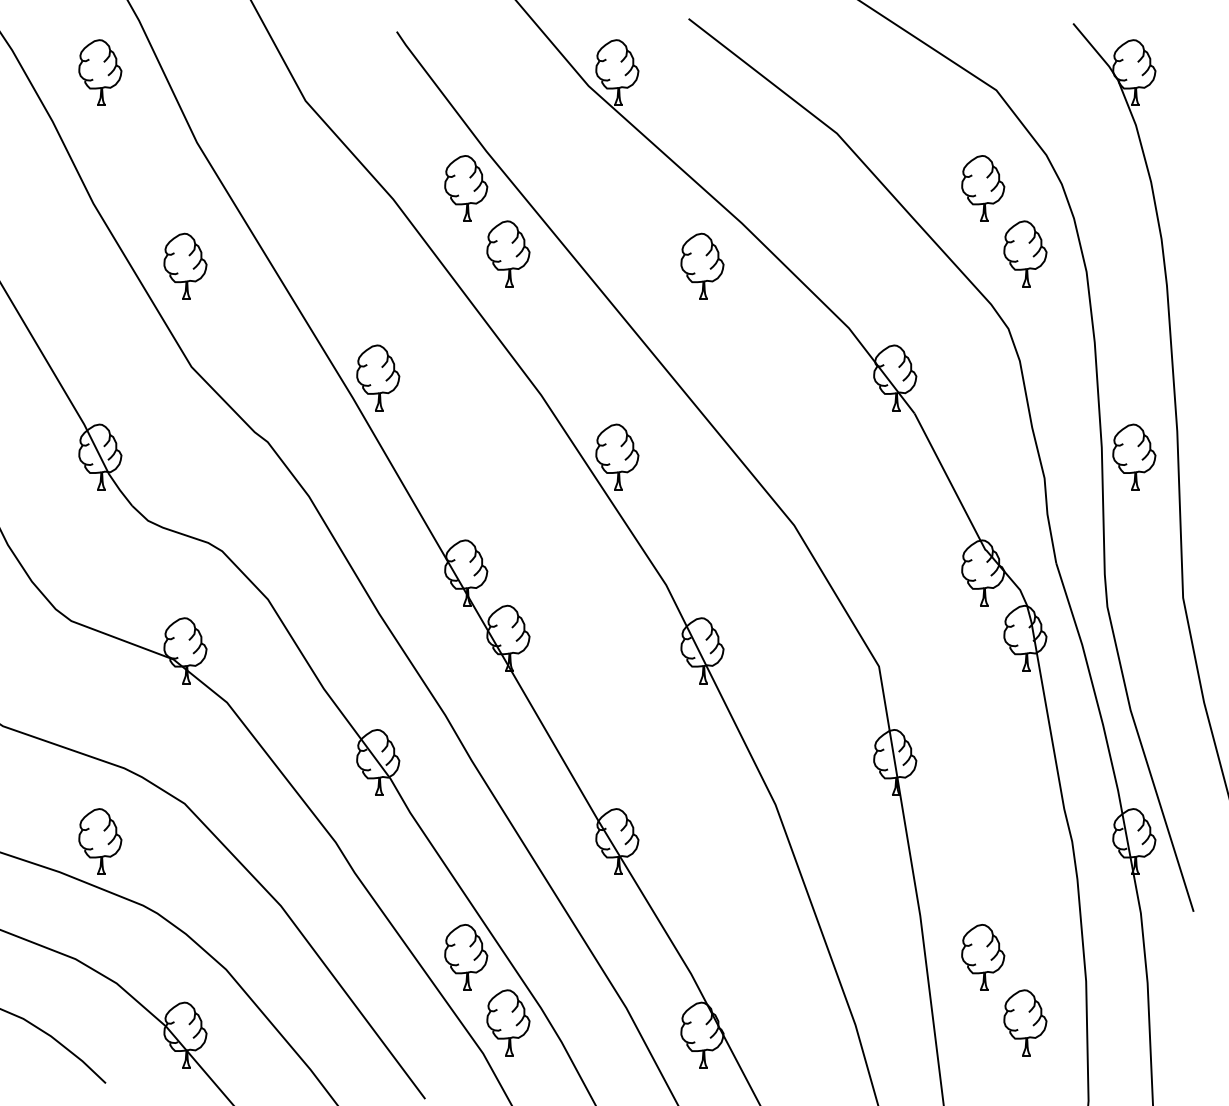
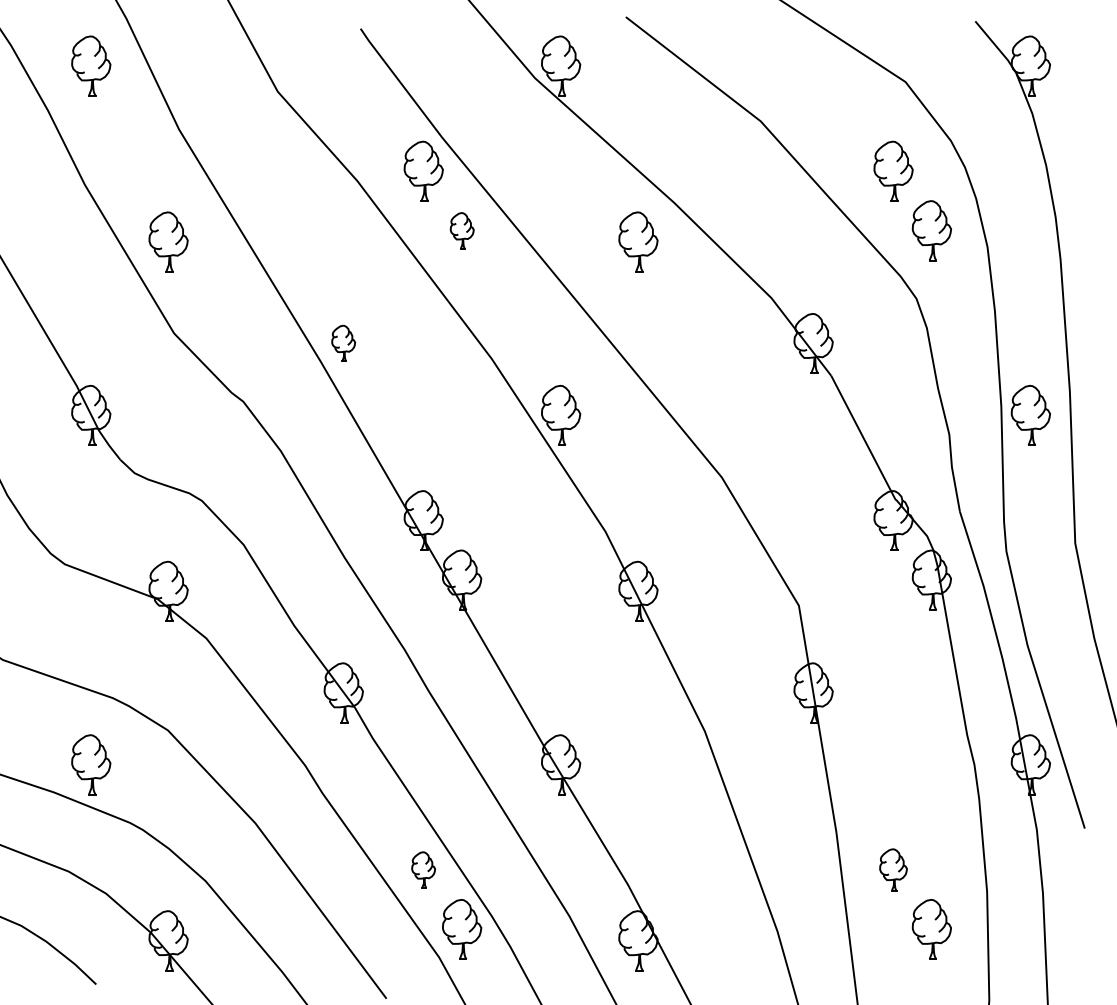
part: (508, 253) -> (462, 230), size x0.6
part: (377, 378) -> (343, 343), size x0.6
part: (465, 956) -> (423, 869), size x0.6
part: (983, 956) -> (893, 869), size x0.7

